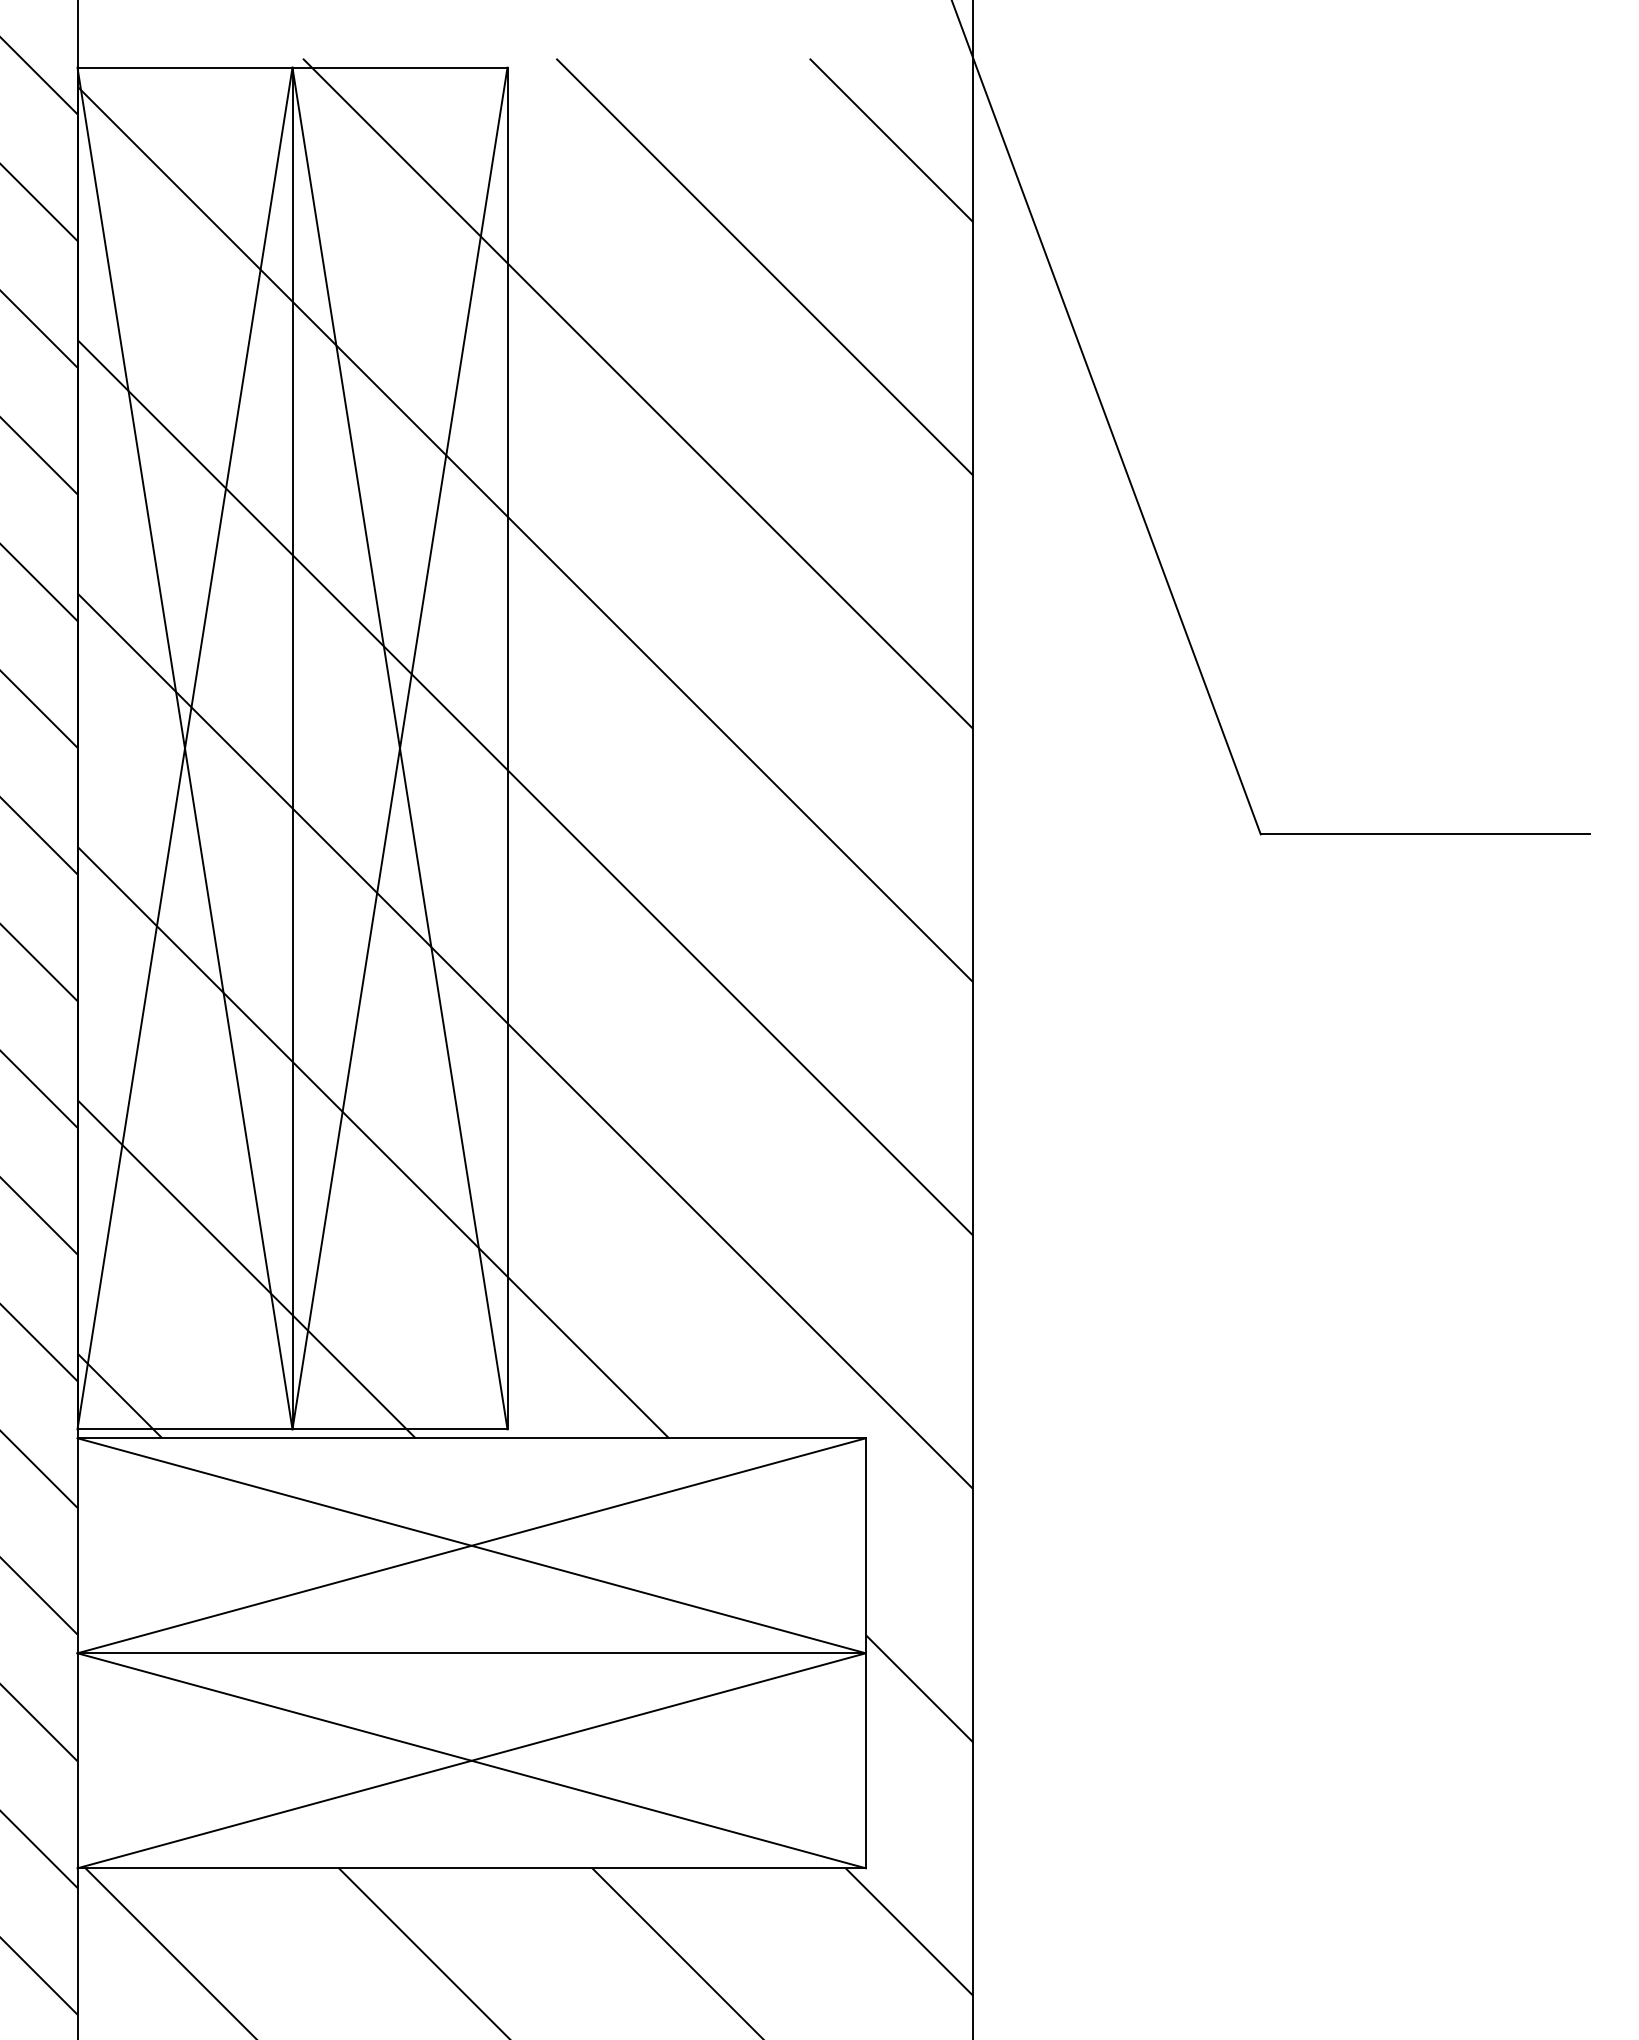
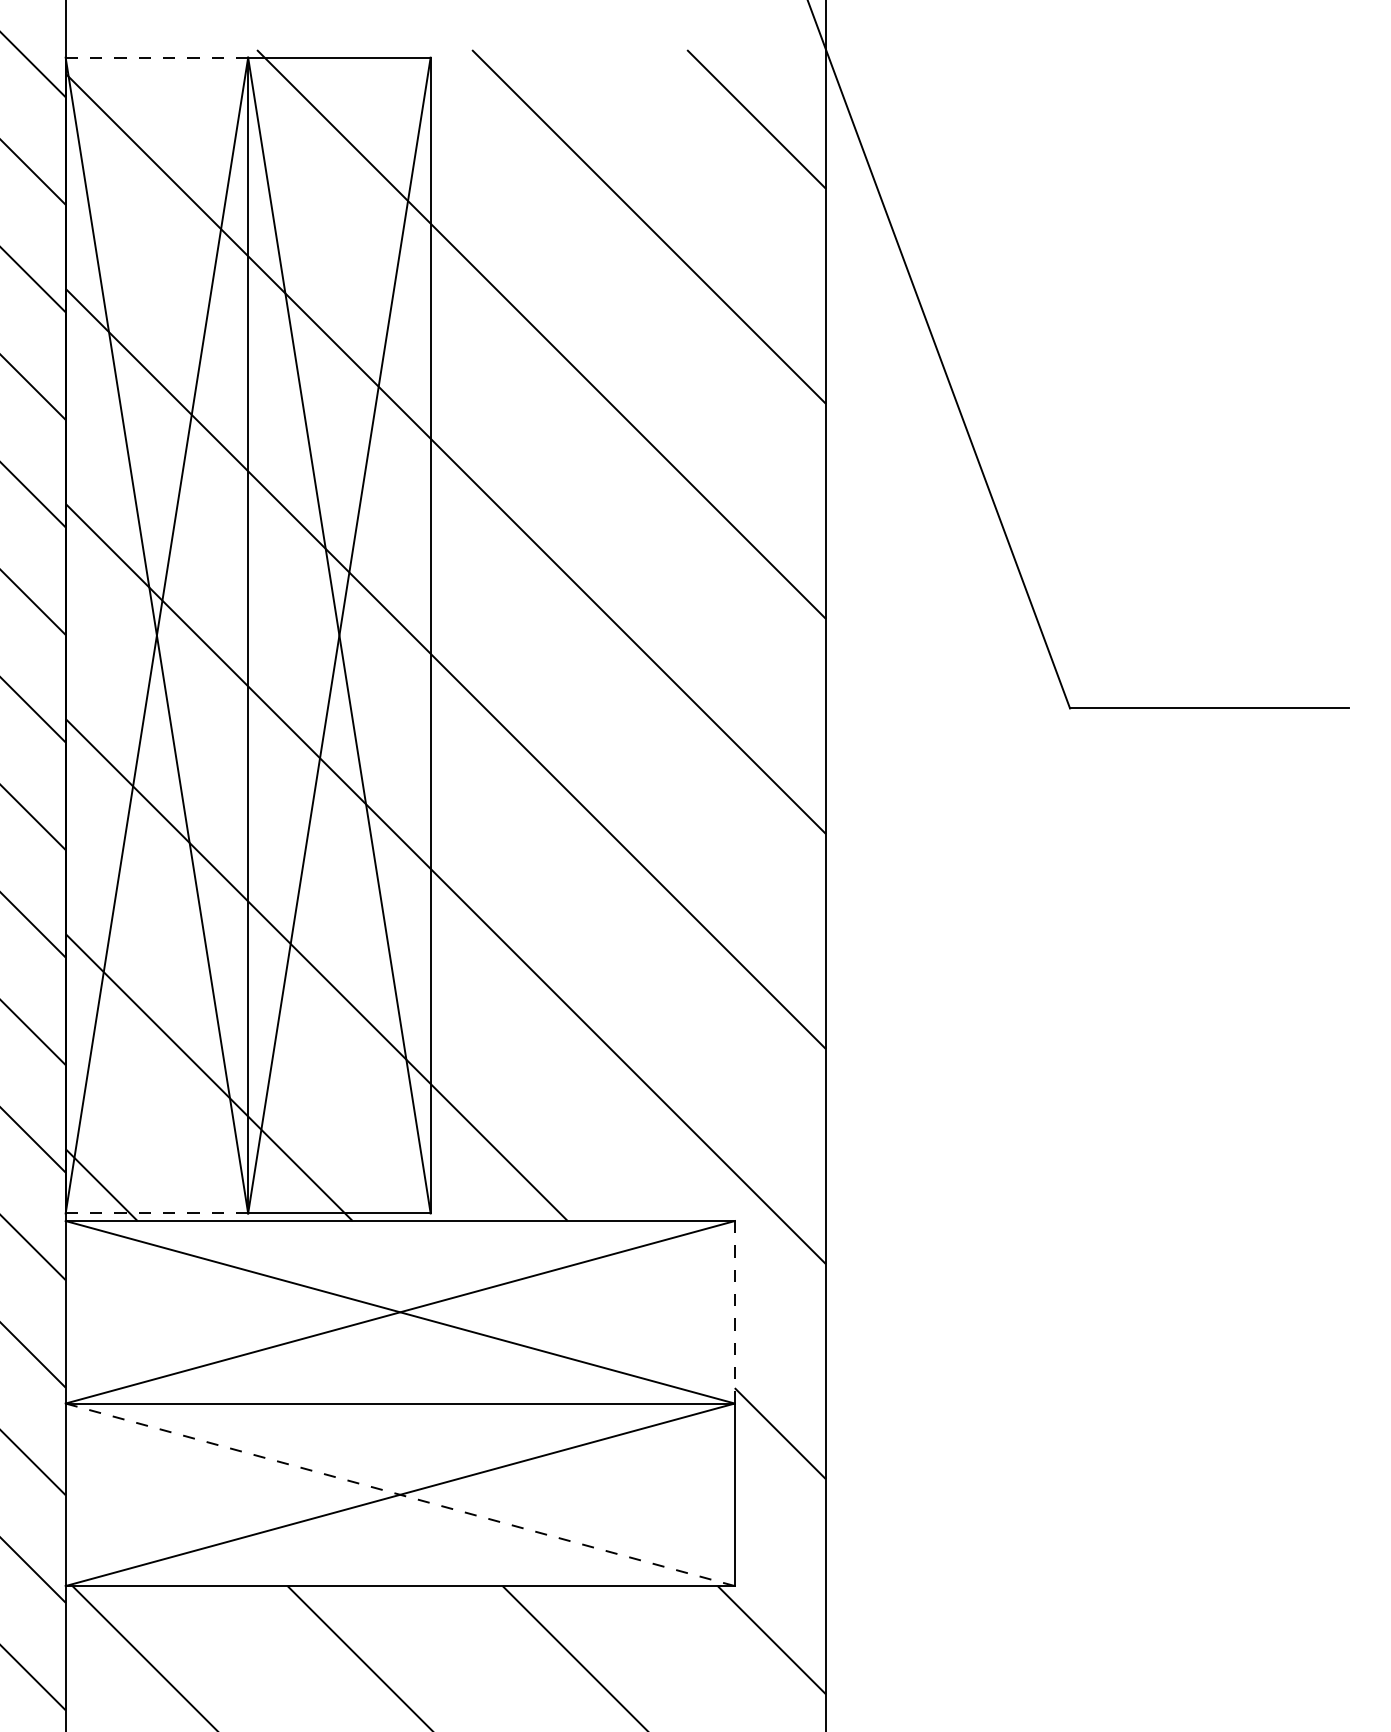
line: (184, 67) -> (156, 57), solid -> dashed
line: (185, 1429) -> (157, 1213), solid -> dashed
line: (865, 1544) -> (734, 1311), solid -> dashed
line: (471, 1760) -> (400, 1494), solid -> dashed

